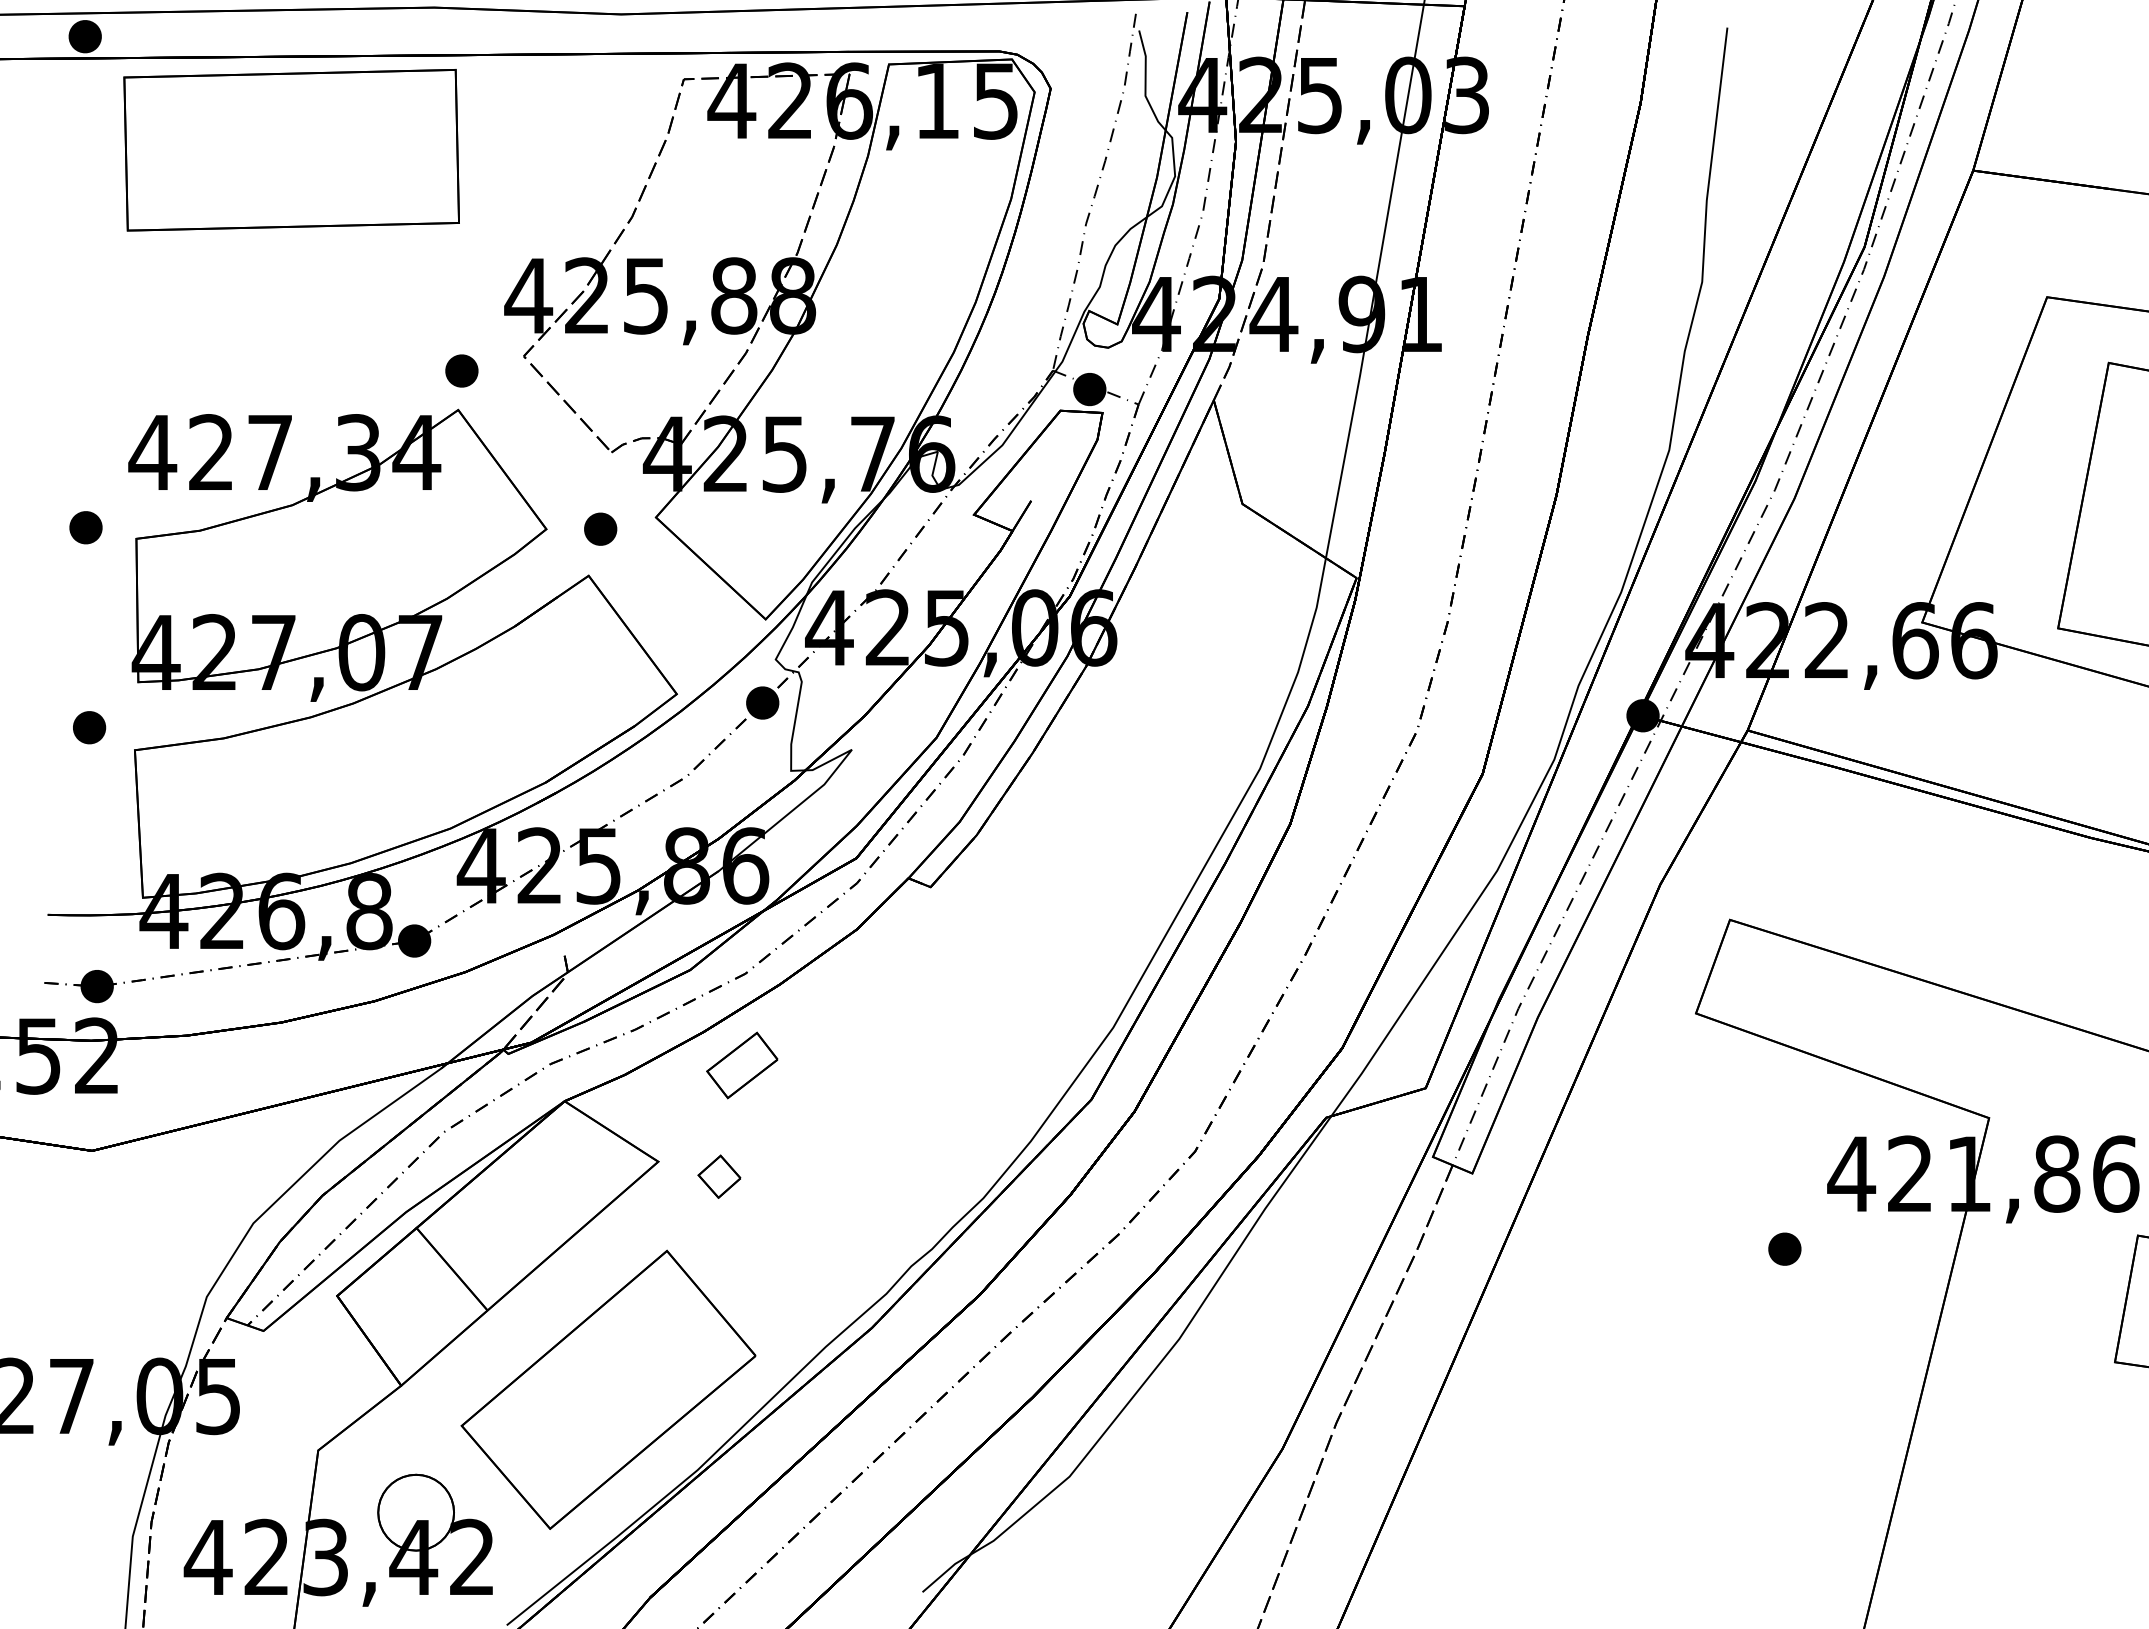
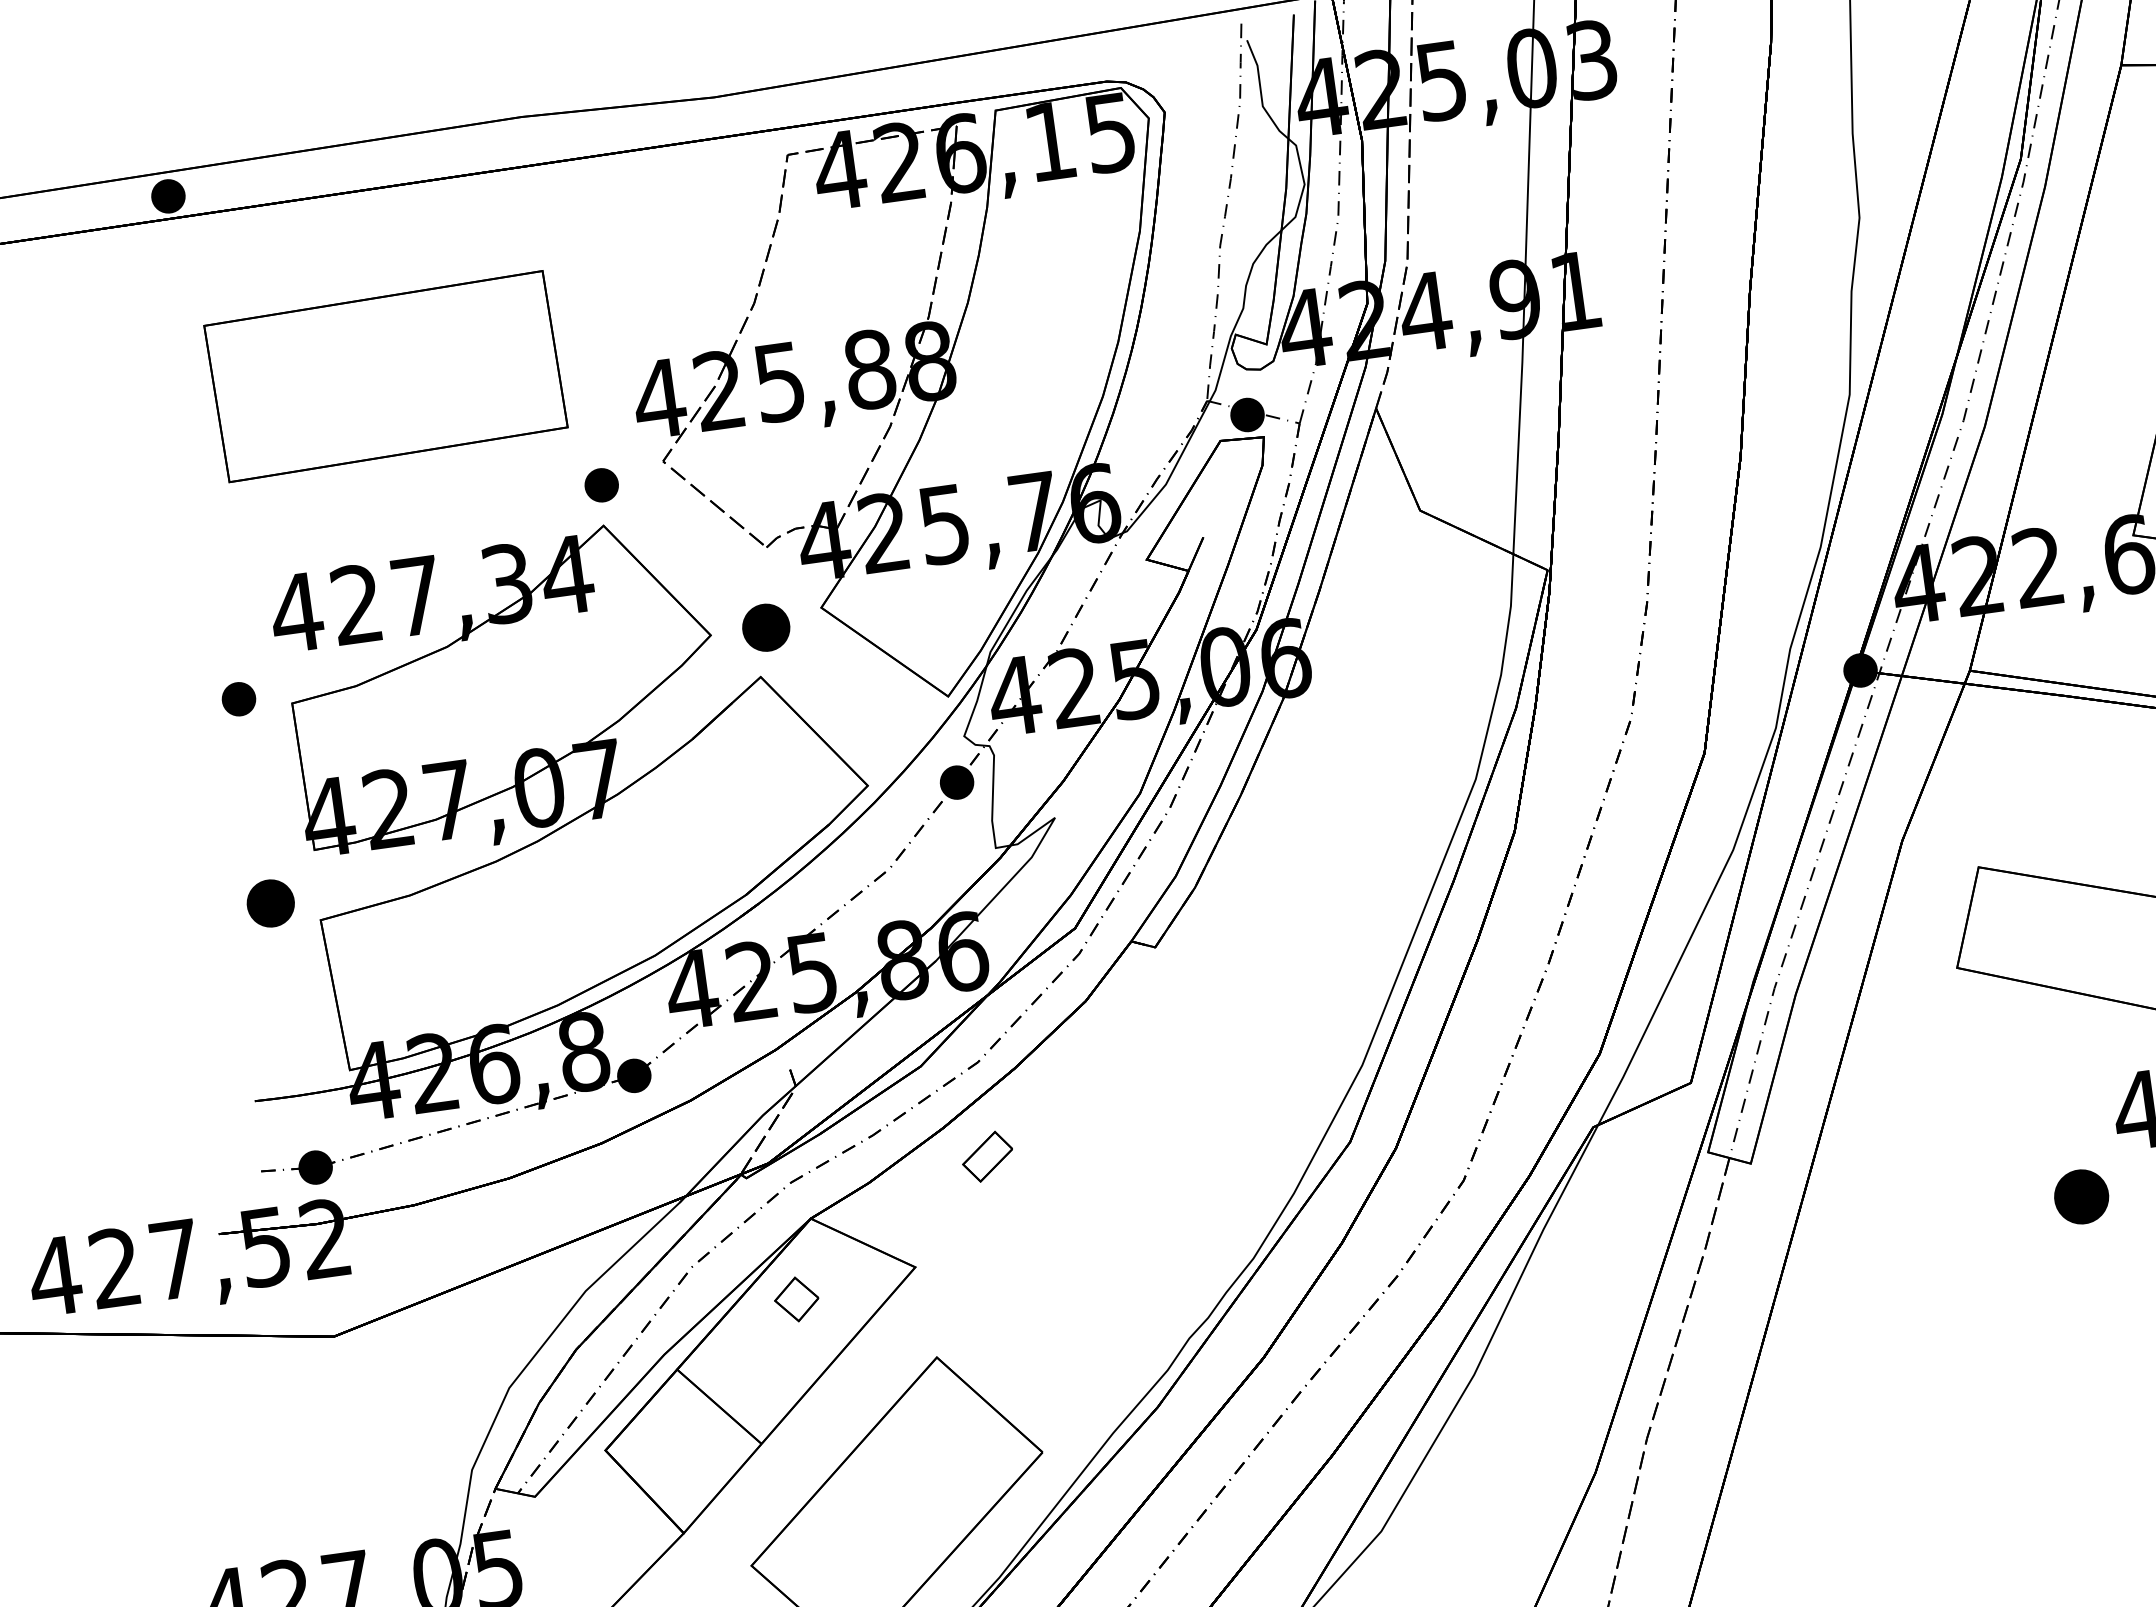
part: (291, 150) -> (385, 376), moved
part: (600, 528) -> (766, 626), size x1.4
part: (89, 727) -> (270, 903), size x1.4
part: (742, 1065) -> (987, 1156), size x0.7
part: (719, 1176) -> (796, 1299), moved
part: (1784, 1248) -> (2081, 1196), size x1.6

